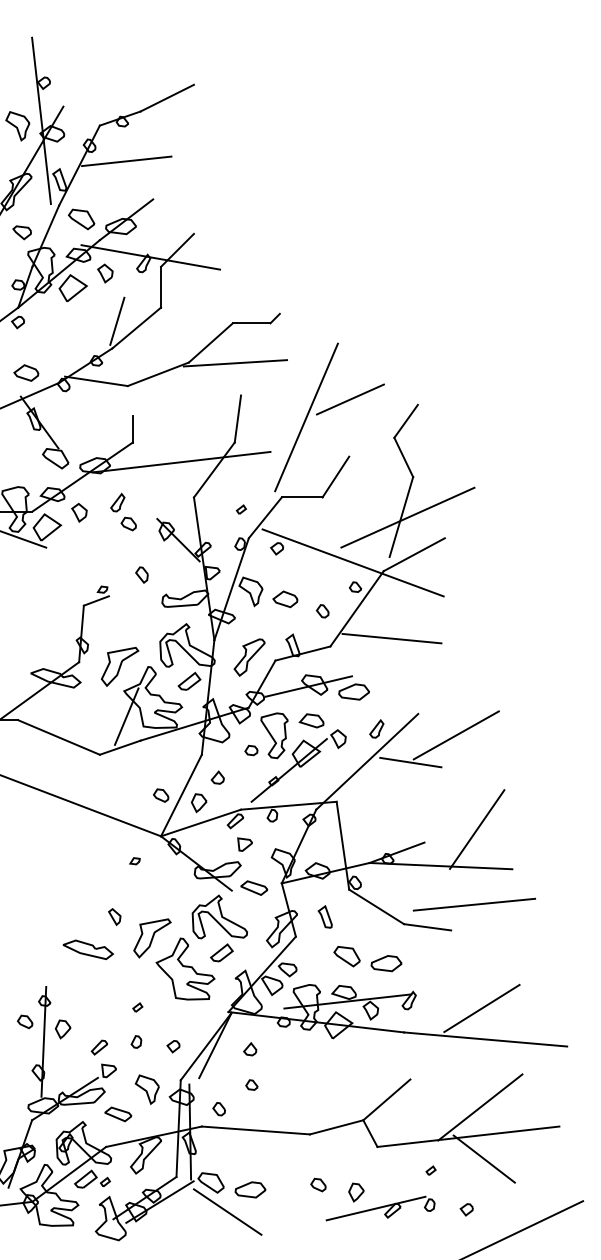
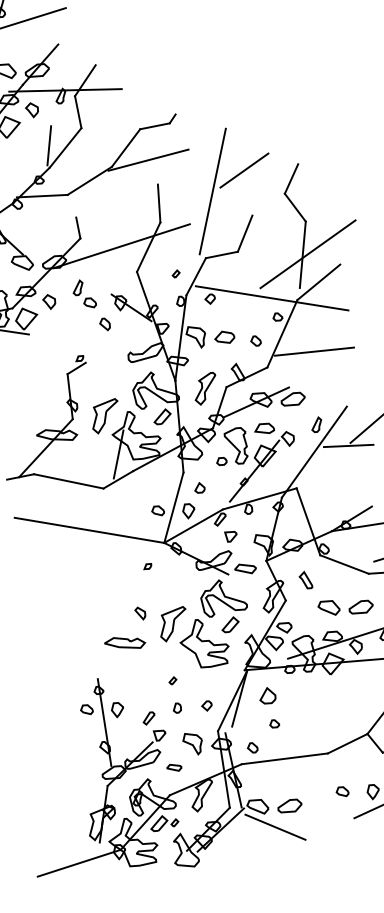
part: (141, 574) -> (104, 324), moved
part: (250, 1049) -> (267, 696), size x1.6
part: (118, 1114) -> (174, 767), size x0.7

